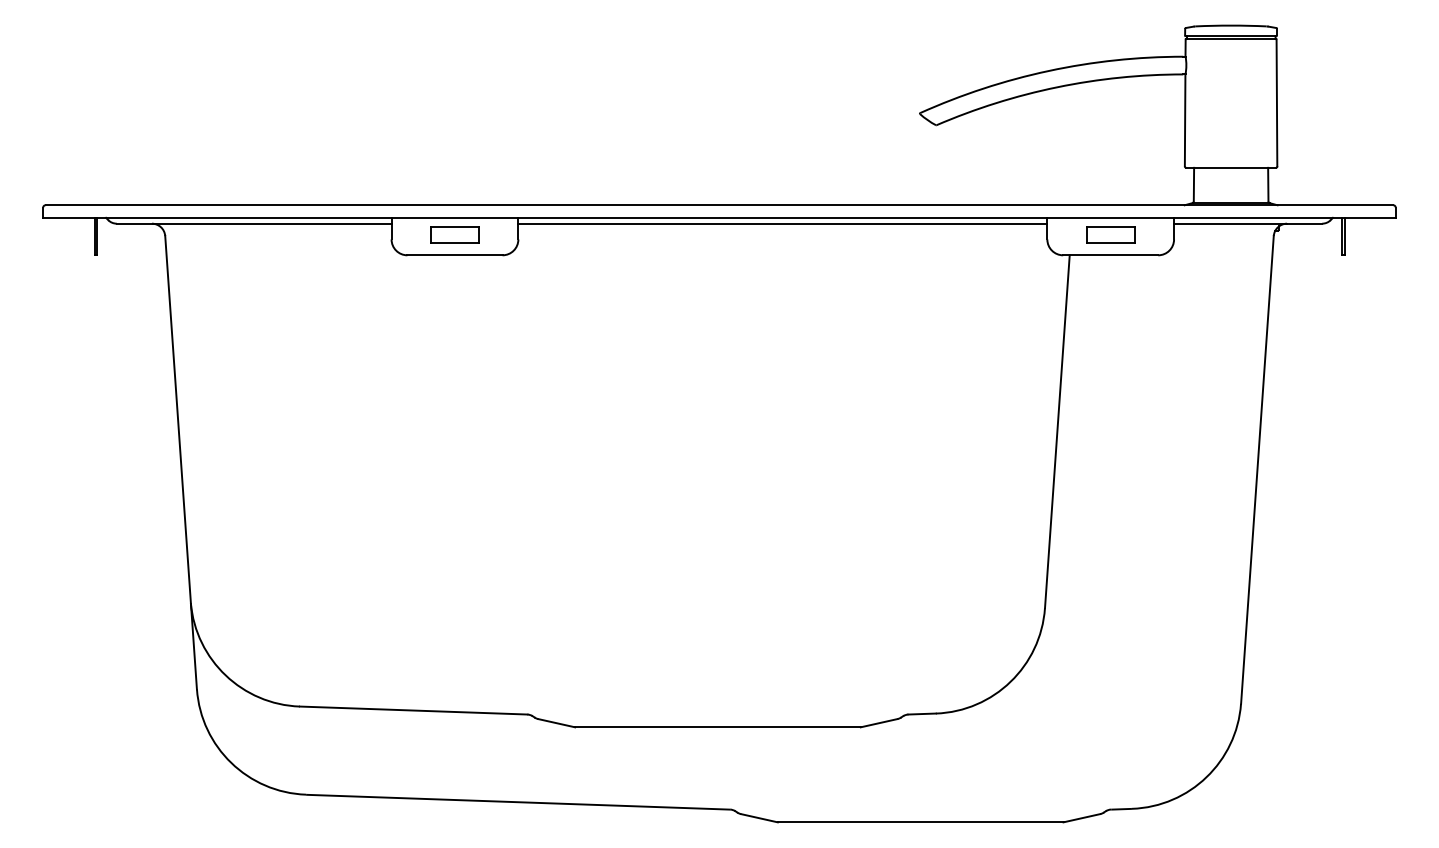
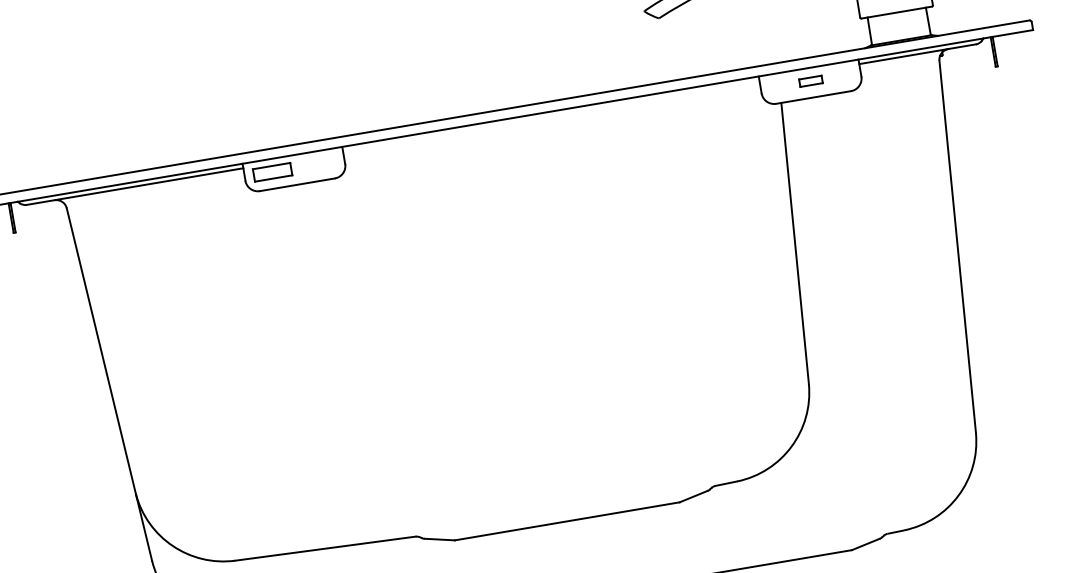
line: (782, 223) -> (551, 116), removed
part: (454, 234) -> (272, 172), moved
part: (1110, 234) -> (810, 81), size x0.6

